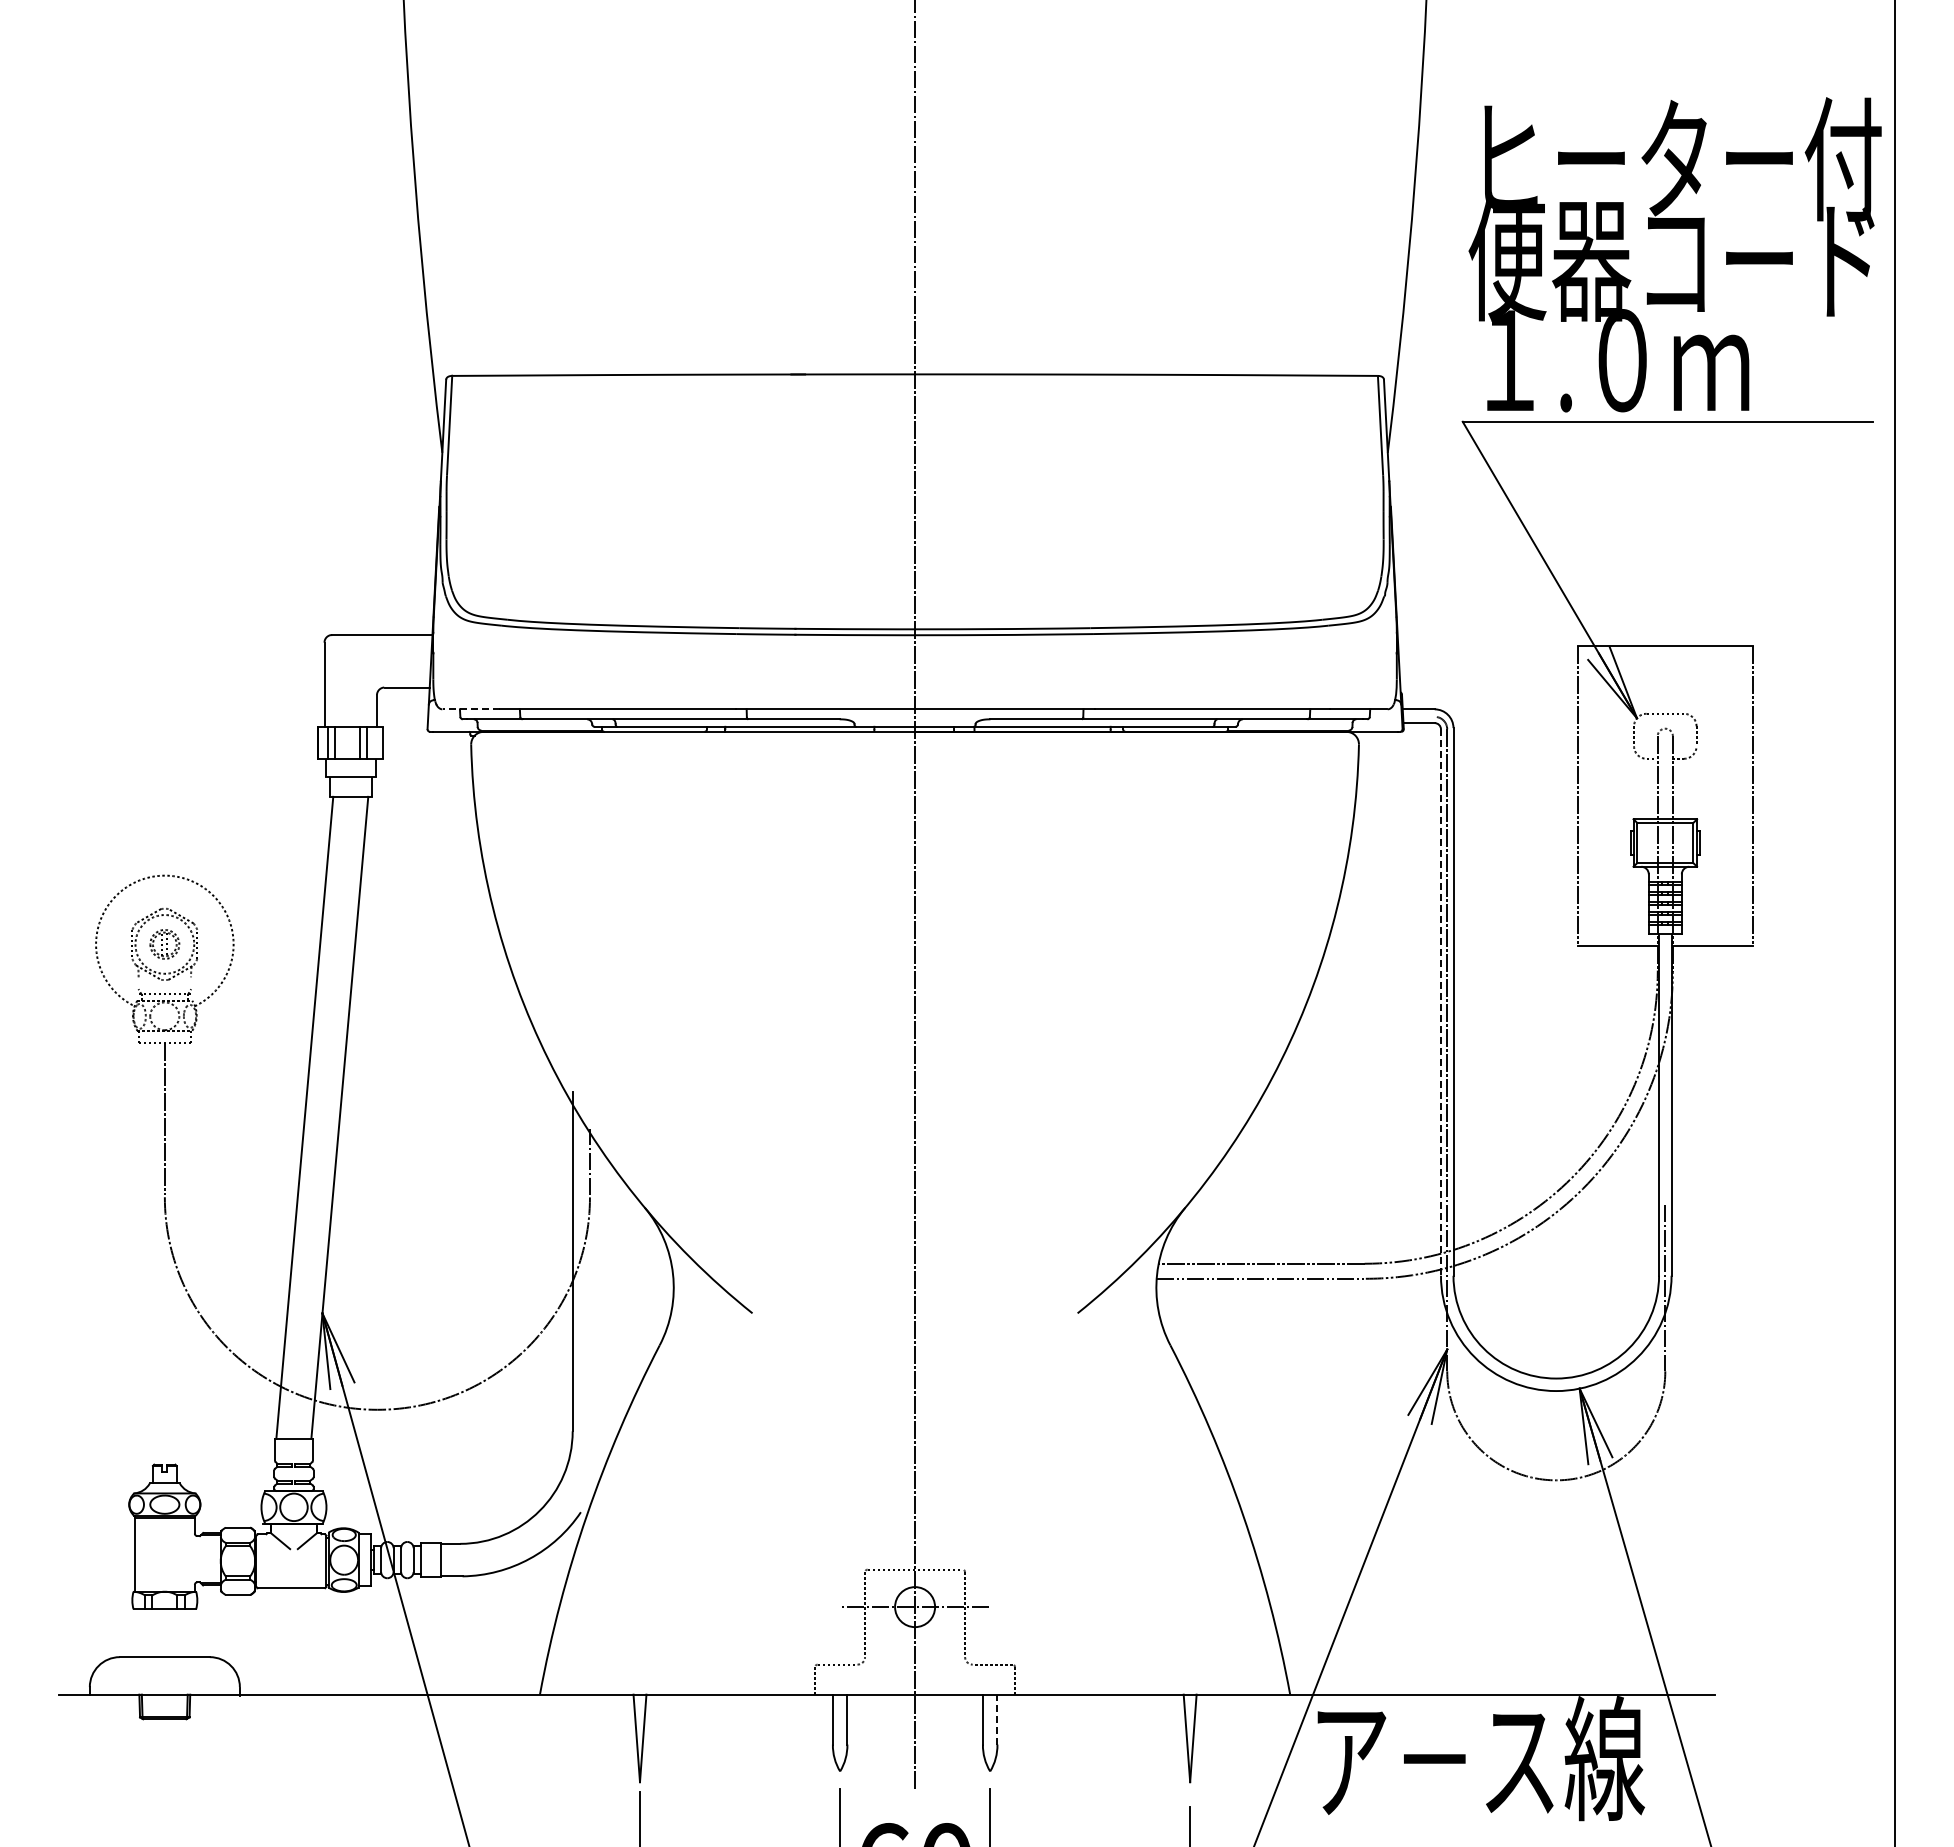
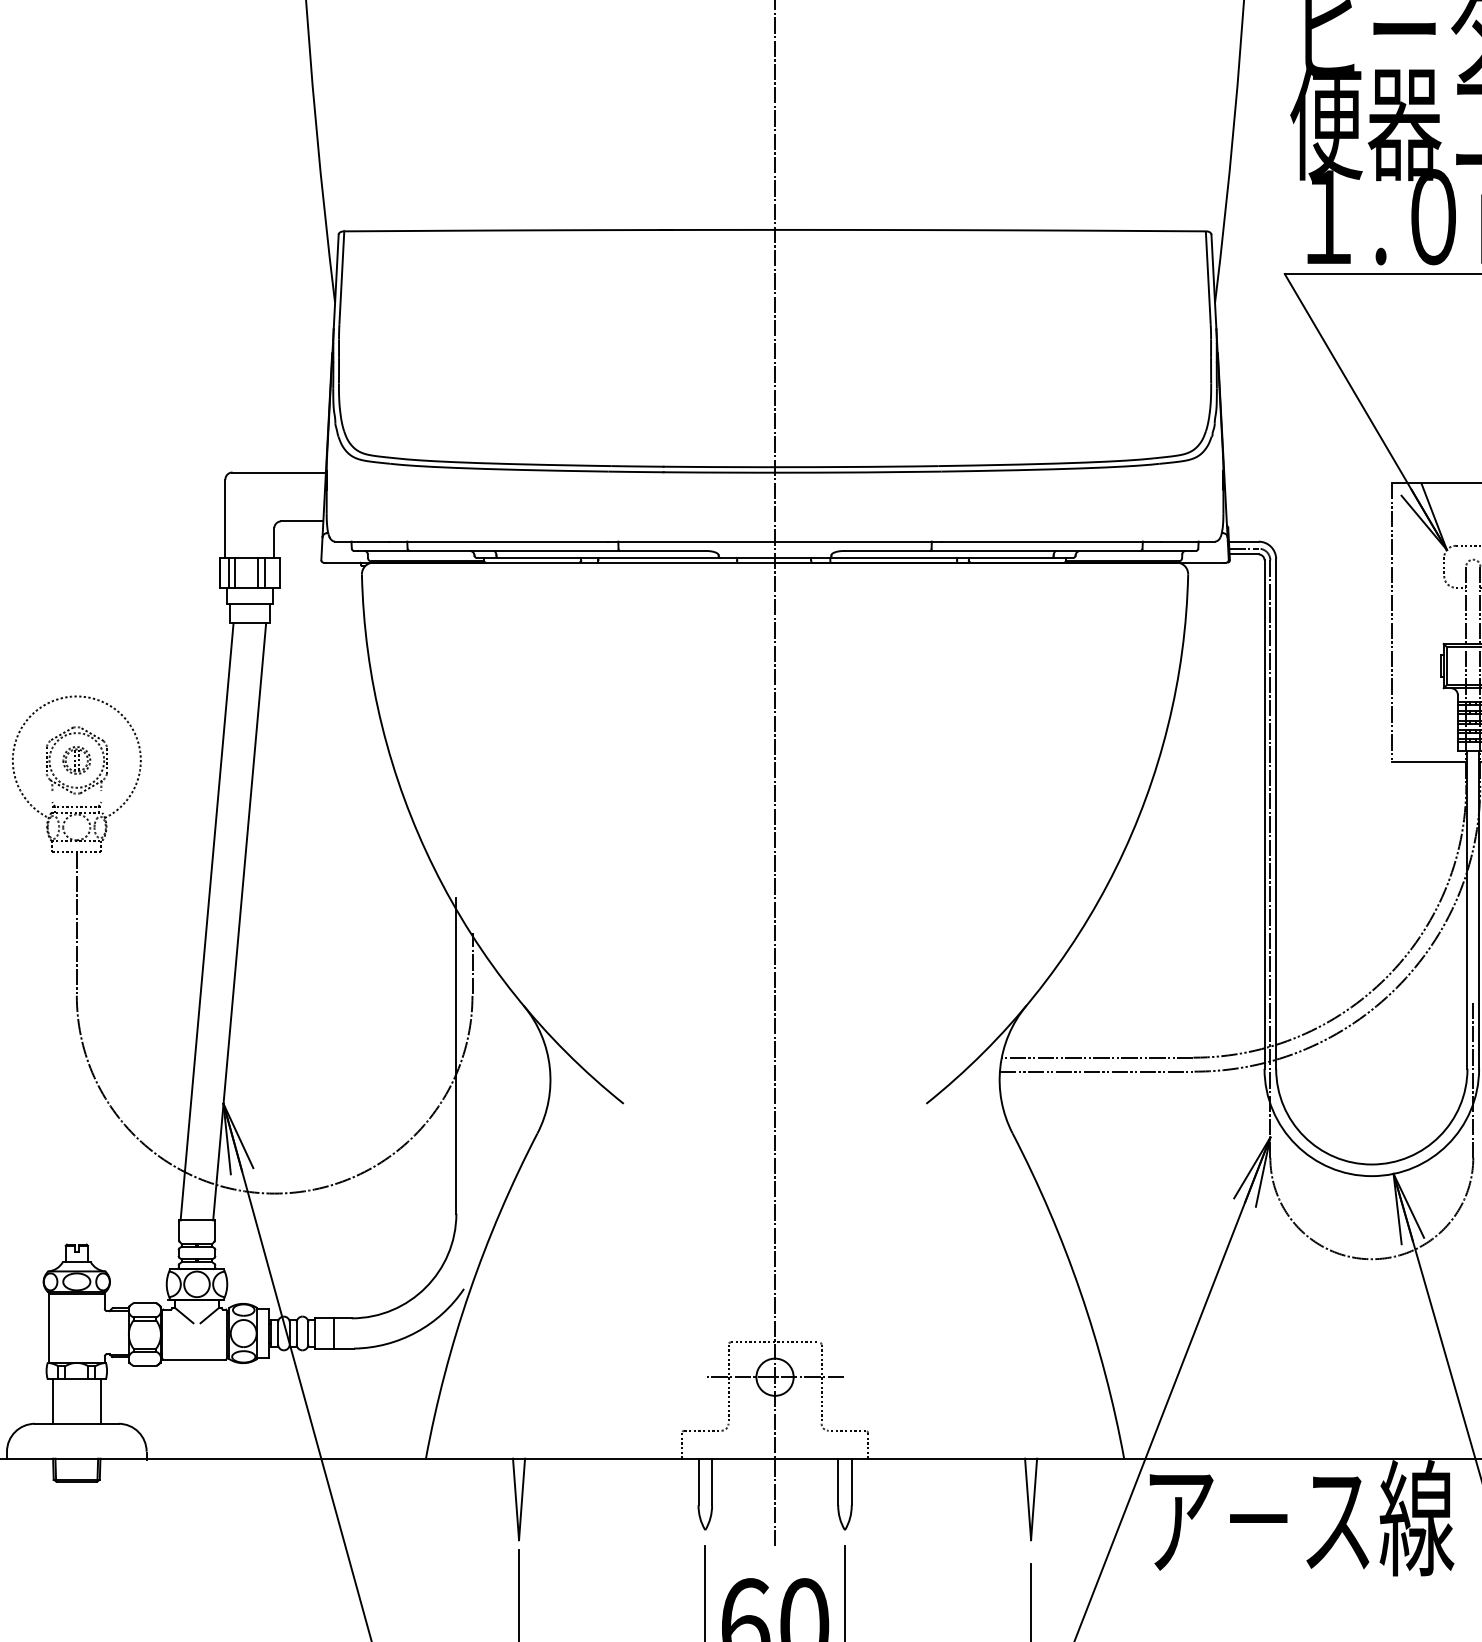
line: (471, 709) -> (362, 541), dashed -> solid
line: (1418, 716) -> (1243, 548), added
line: (1440, 1003) -> (1264, 815), dashed -> solid
line: (139, 1633) -> (53, 1401), added
line: (190, 1633) -> (100, 1401), added
line: (997, 1719) -> (851, 1481), dashed -> solid

